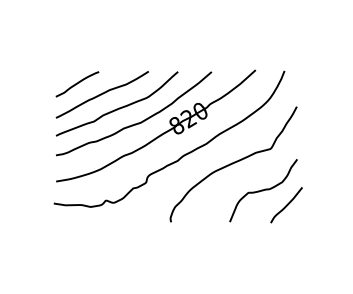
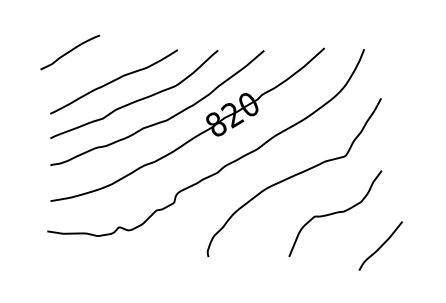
curve: (77, 84) -> (70, 52), moved
curve: (286, 205) -> (380, 246), moved

